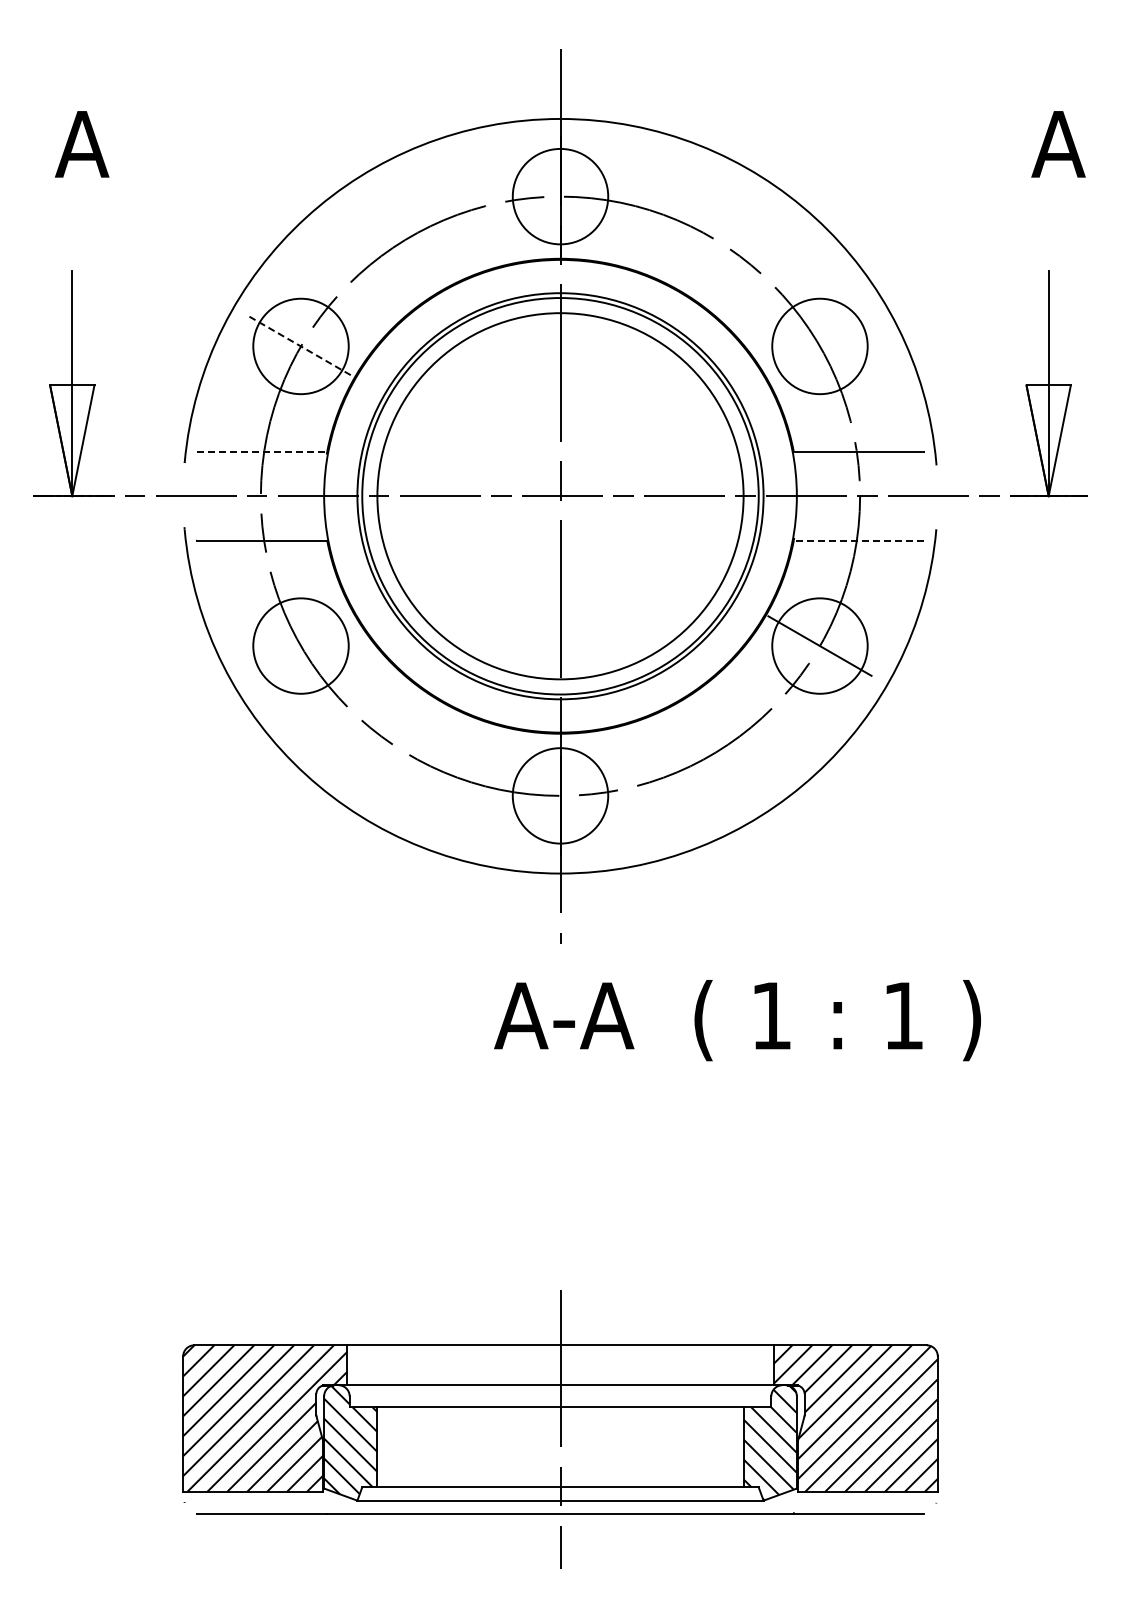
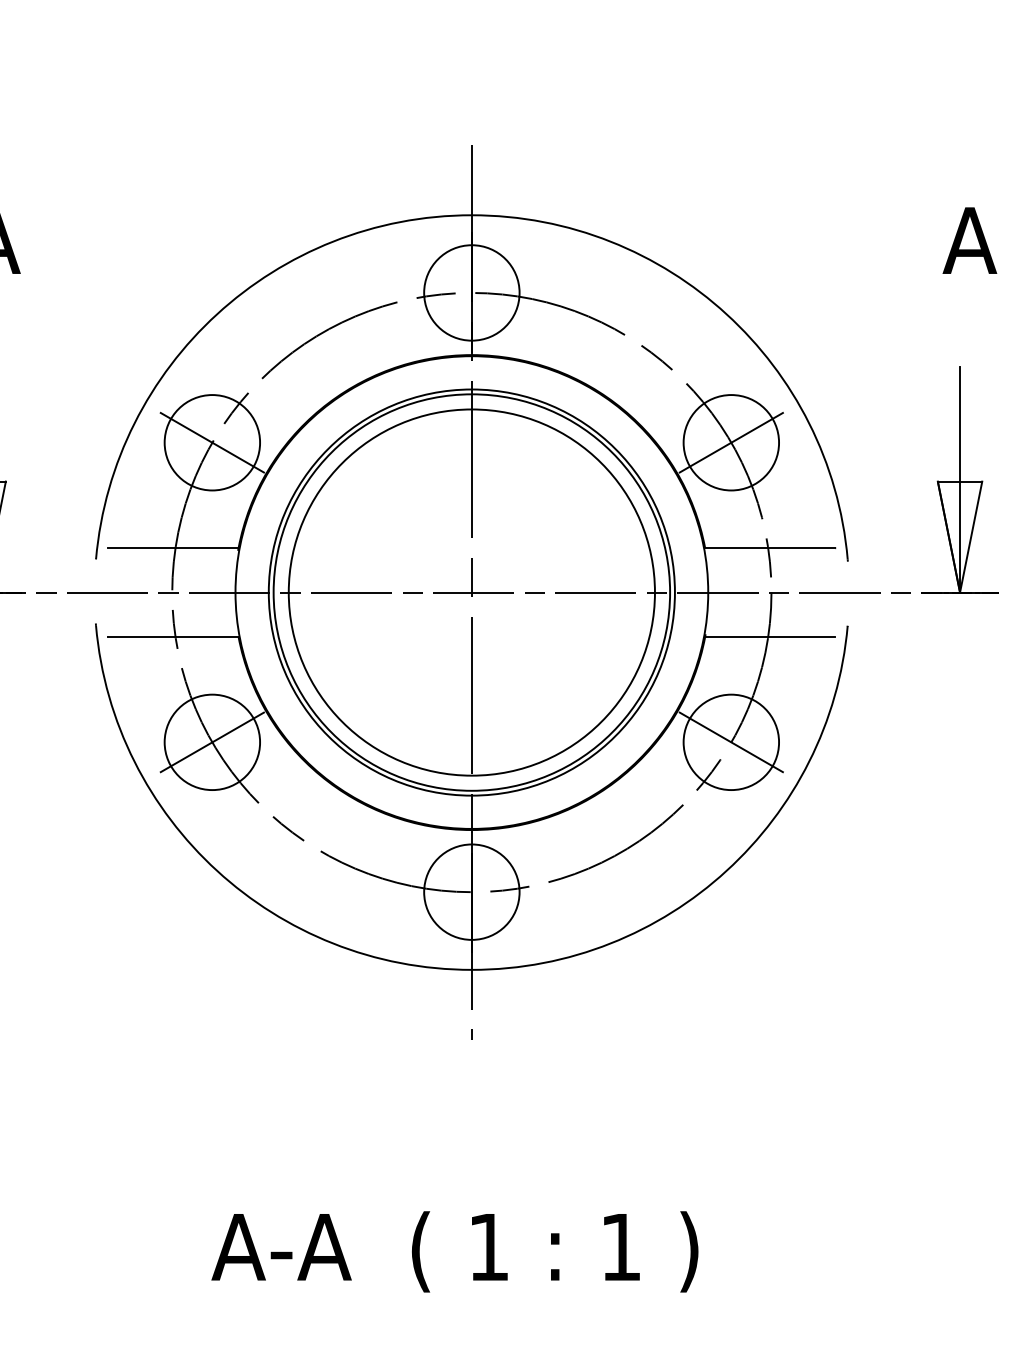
line: (301, 346) -> (212, 442), dashed -> solid
line: (819, 346) -> (730, 442), added
line: (262, 451) -> (173, 547), dashed -> solid
line: (858, 540) -> (769, 636), dashed -> solid
line: (300, 645) -> (211, 741), added
text: (737, 1020) -> (454, 1251), moved

